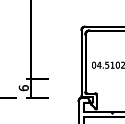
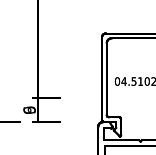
text: (23, 88) -> (29, 110), 6 -> 9

